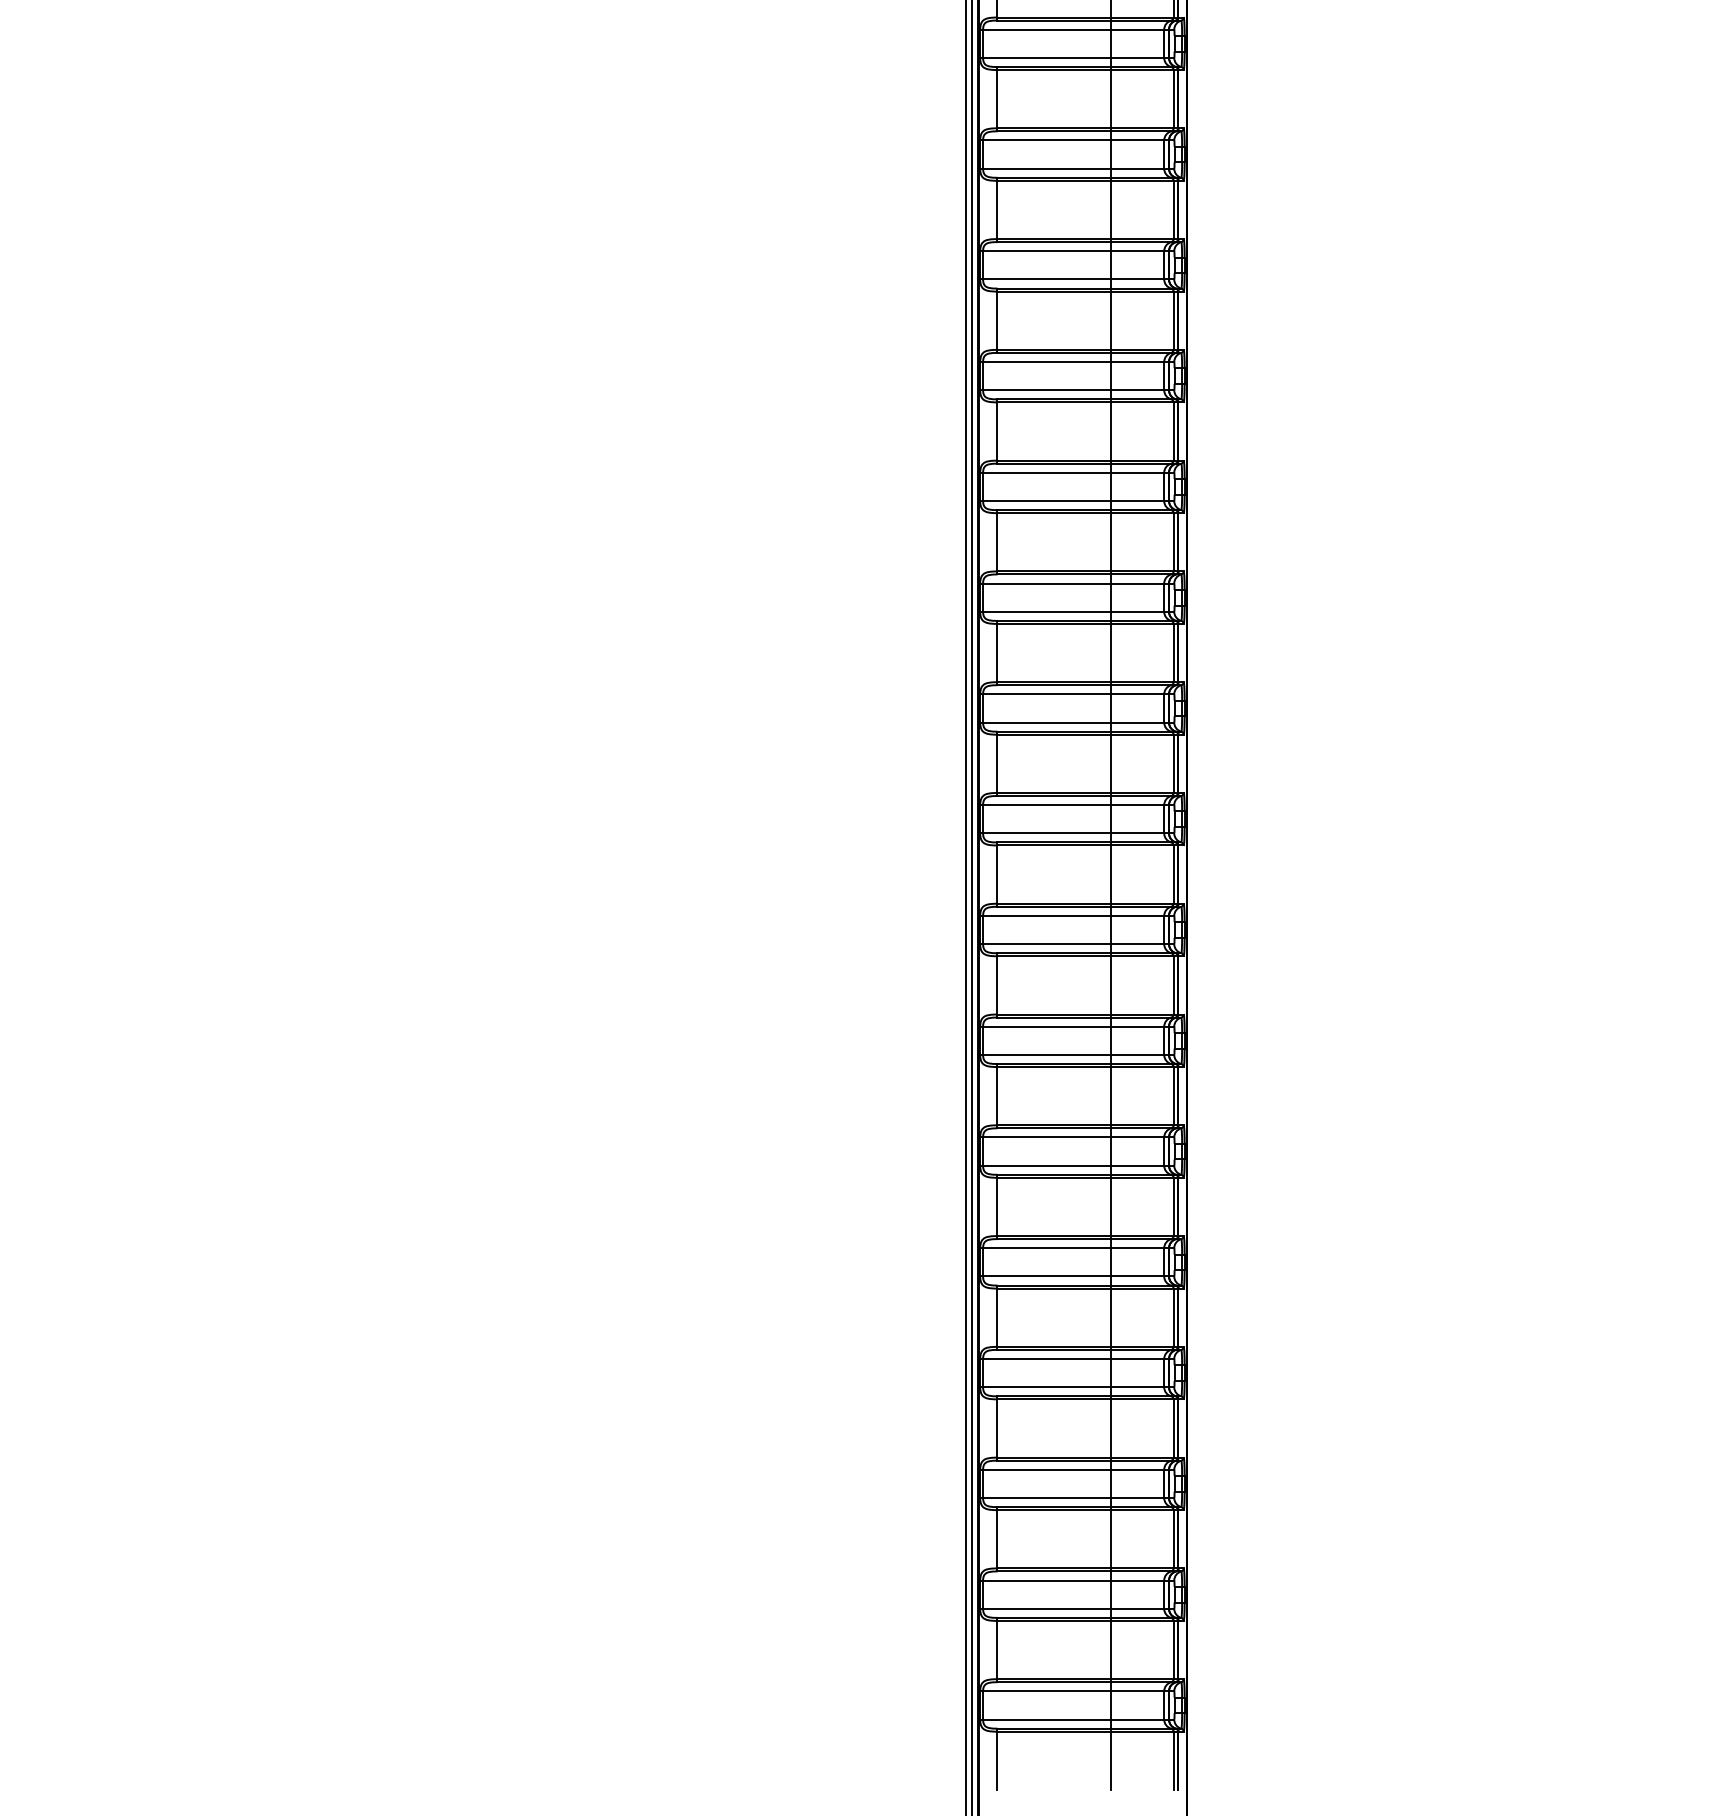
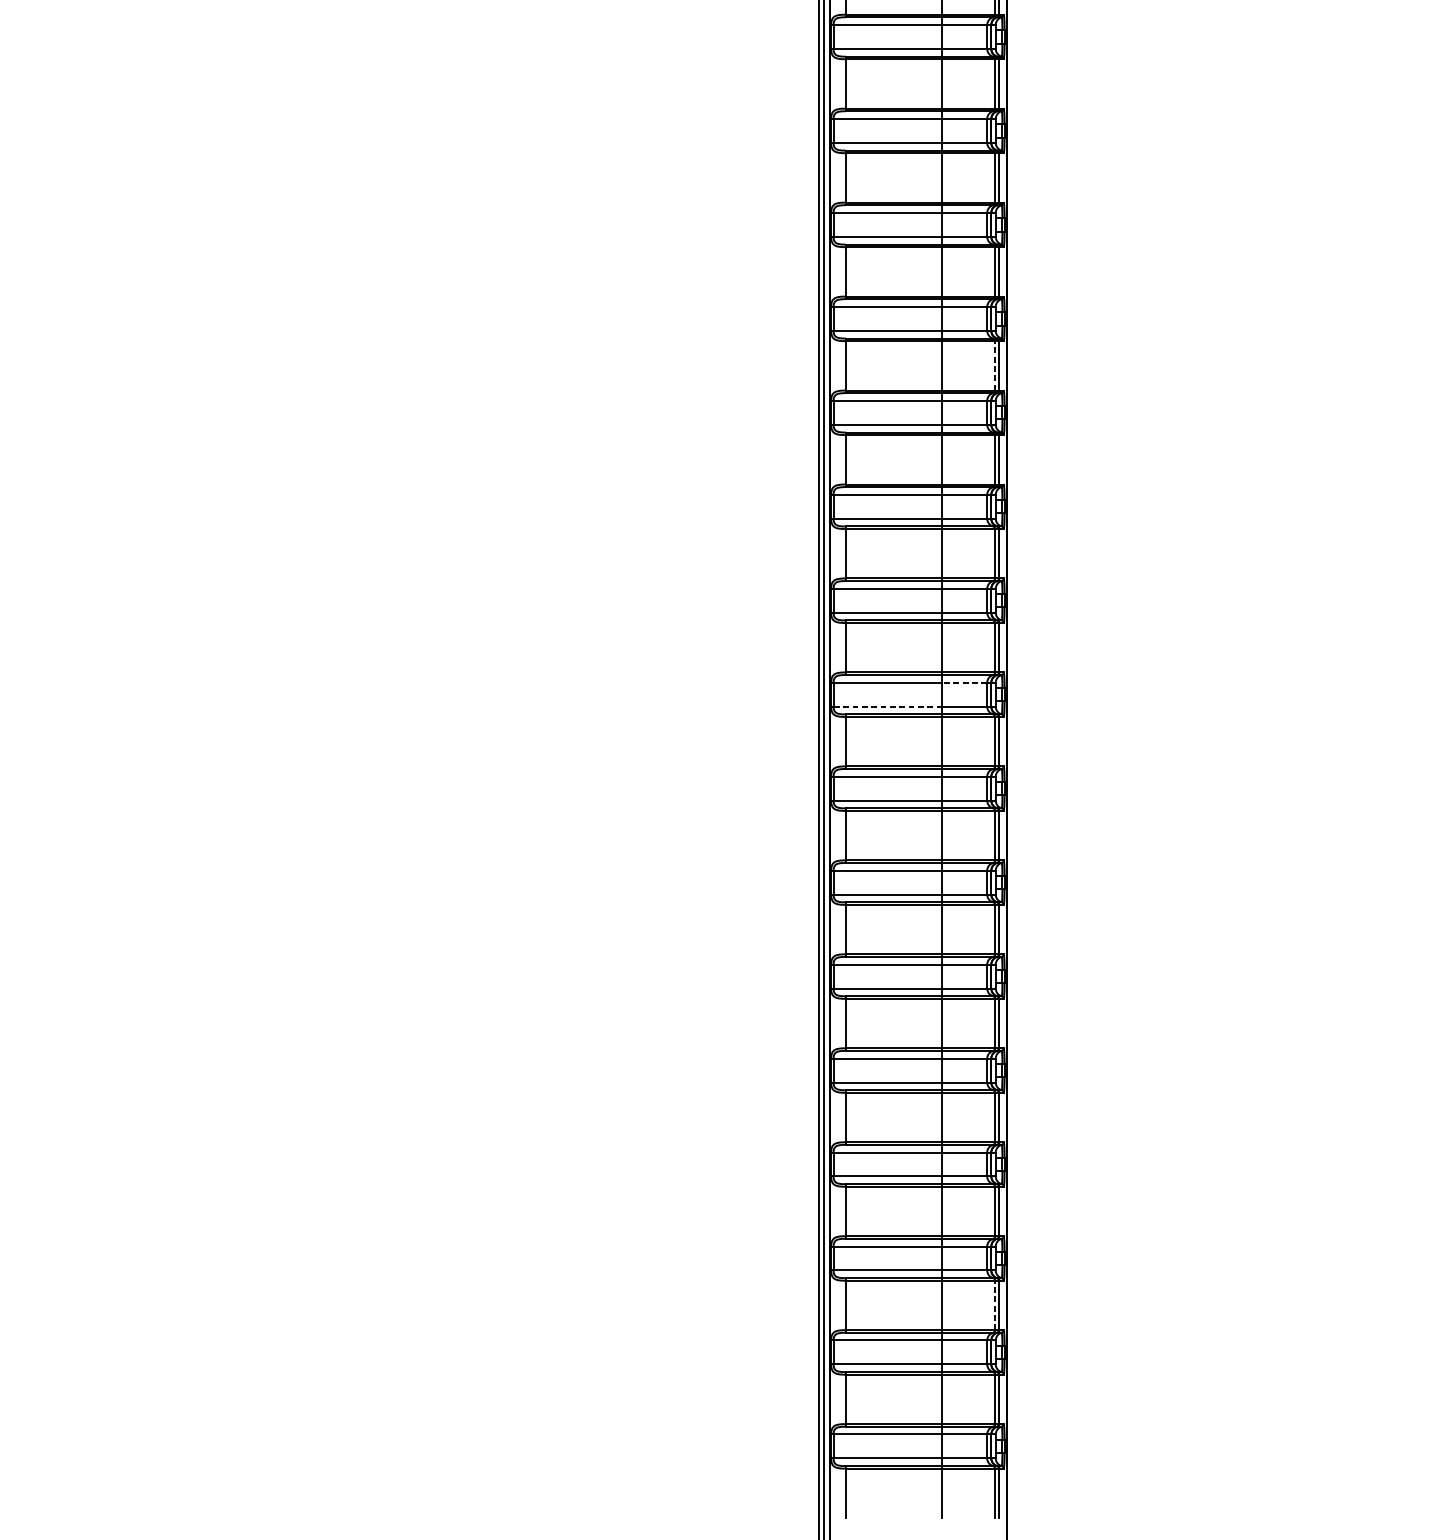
line: (1173, 431) -> (995, 365), solid -> dashed
line: (1137, 805) -> (964, 683), solid -> dashed
line: (1046, 833) -> (887, 706), solid -> dashed
line: (1173, 1538) -> (995, 1304), solid -> dashed

